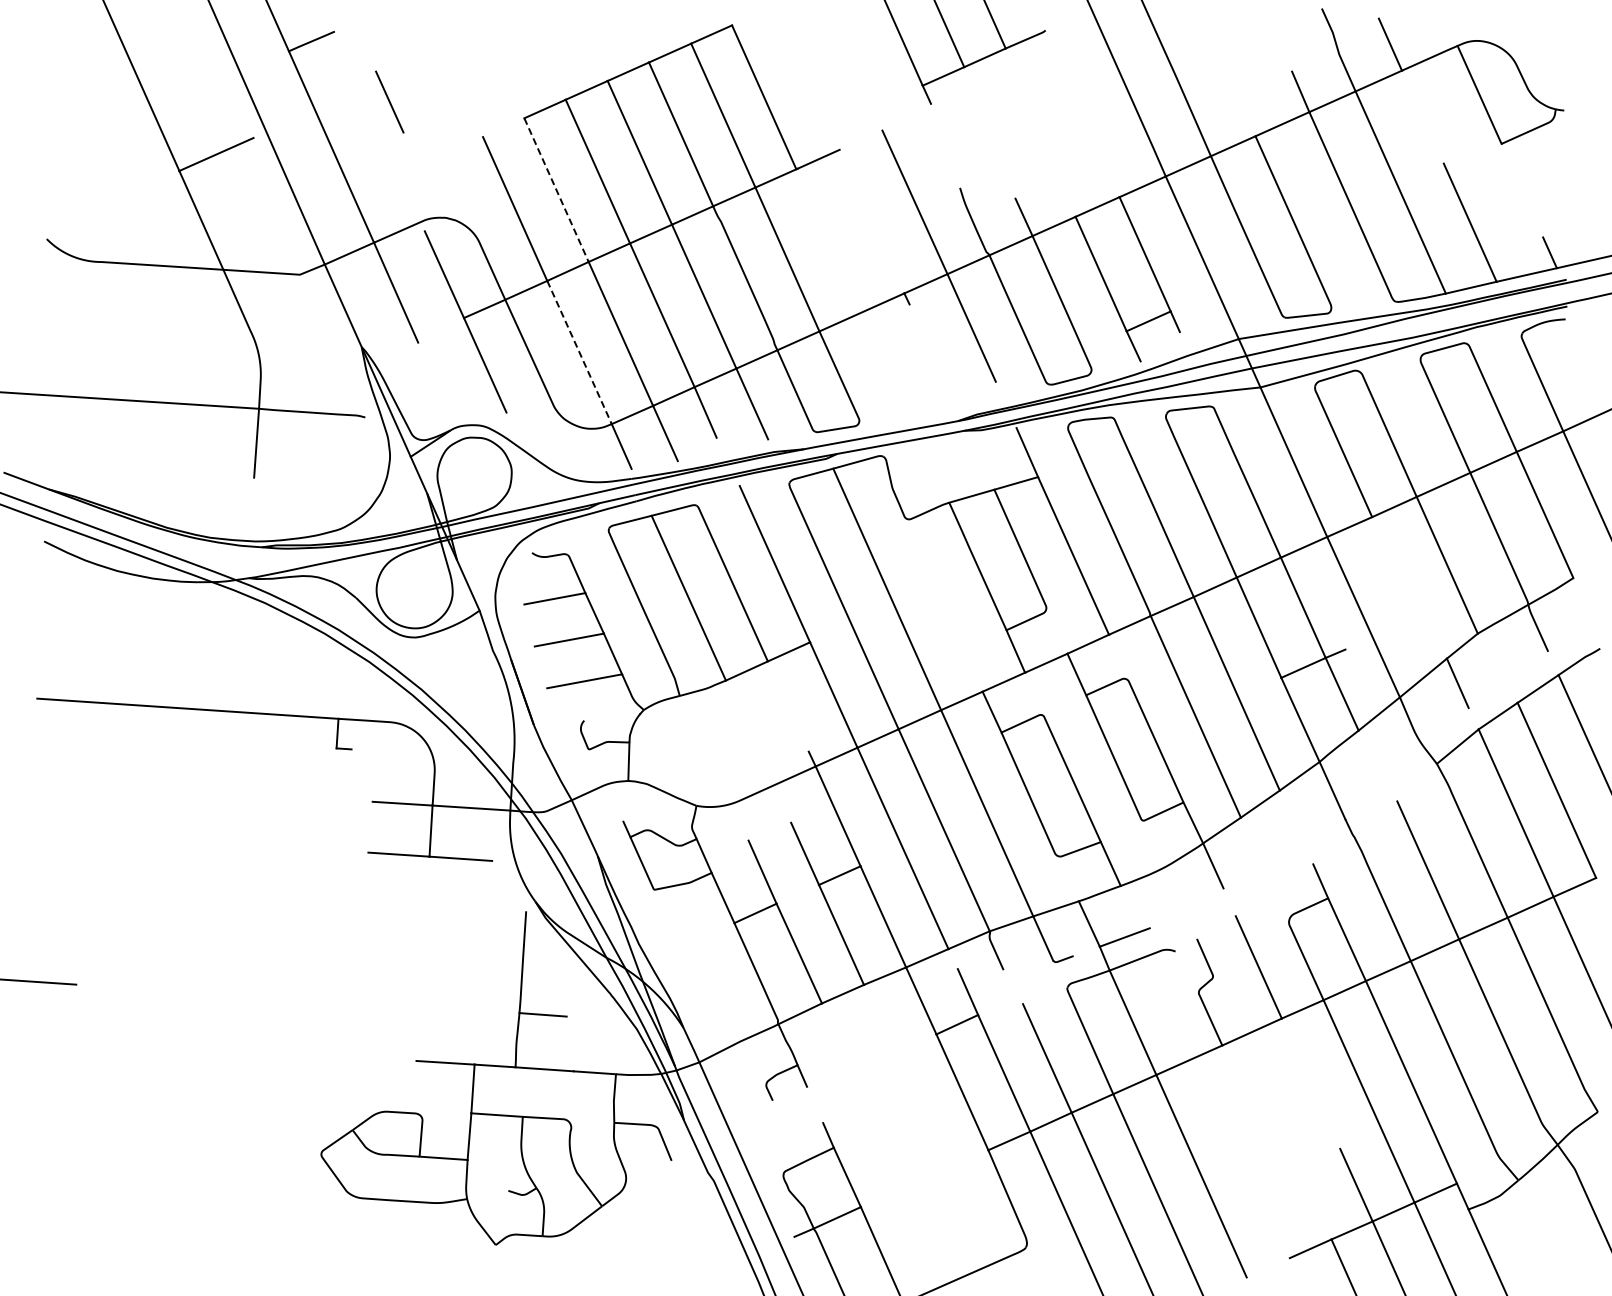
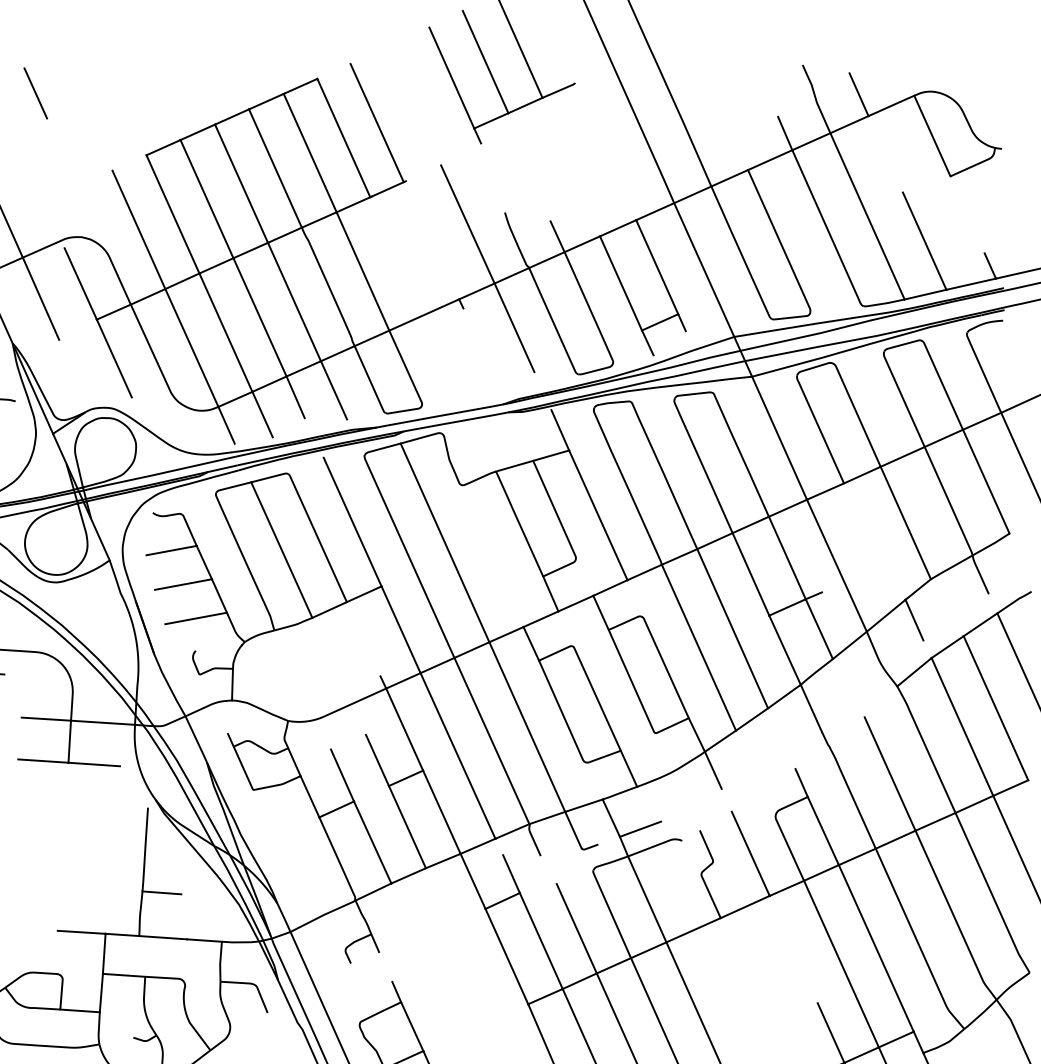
line: (804, 79) -> (376, 123), added
line: (389, 101) -> (35, 92), moved
line: (556, 190) -> (172, 214), dashed -> solid
line: (579, 352) -> (191, 347), dashed -> solid

